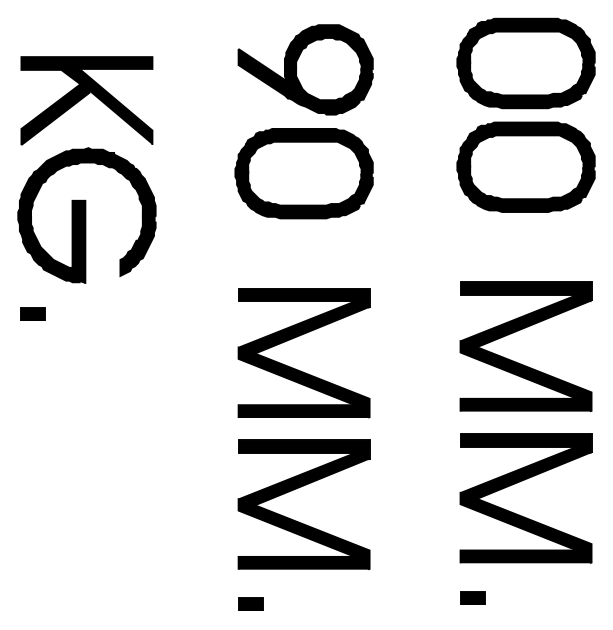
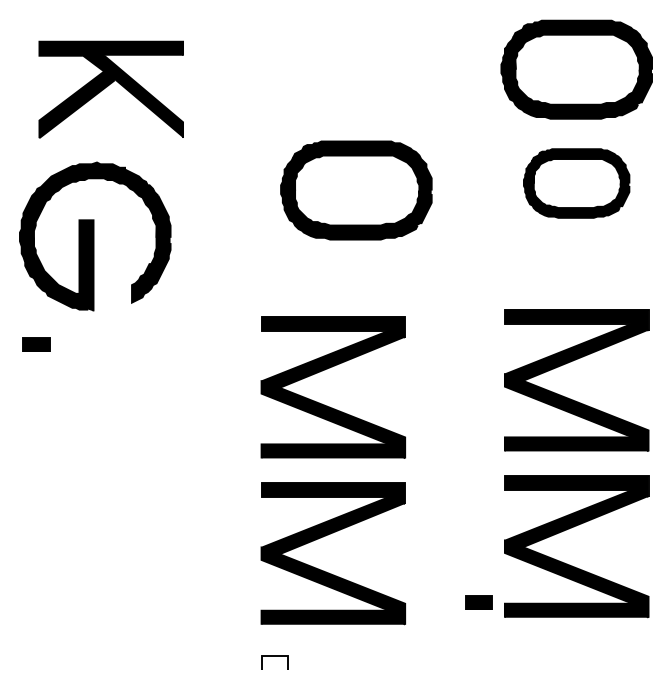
part: (305, 69) -> (334, 76), removed
part: (86, 100) -> (110, 89), moved
part: (525, 167) -> (576, 183), size x0.7
part: (304, 173) -> (356, 190), moved
part: (472, 597) -> (478, 602), moved
fill: (250, 605) -> (274, 663), removed

